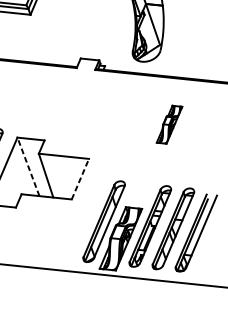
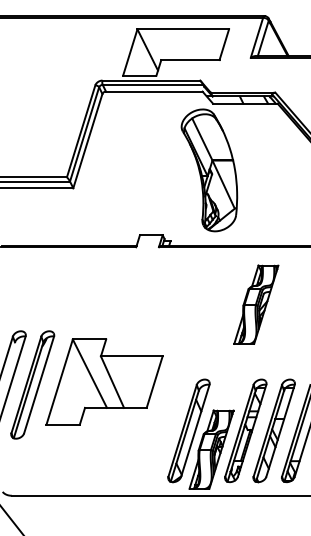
part: (169, 124) -> (256, 304), size x1.67
line: (28, 166) -> (89, 373), dashed -> solid
line: (80, 179) -> (154, 382), dashed -> solid

